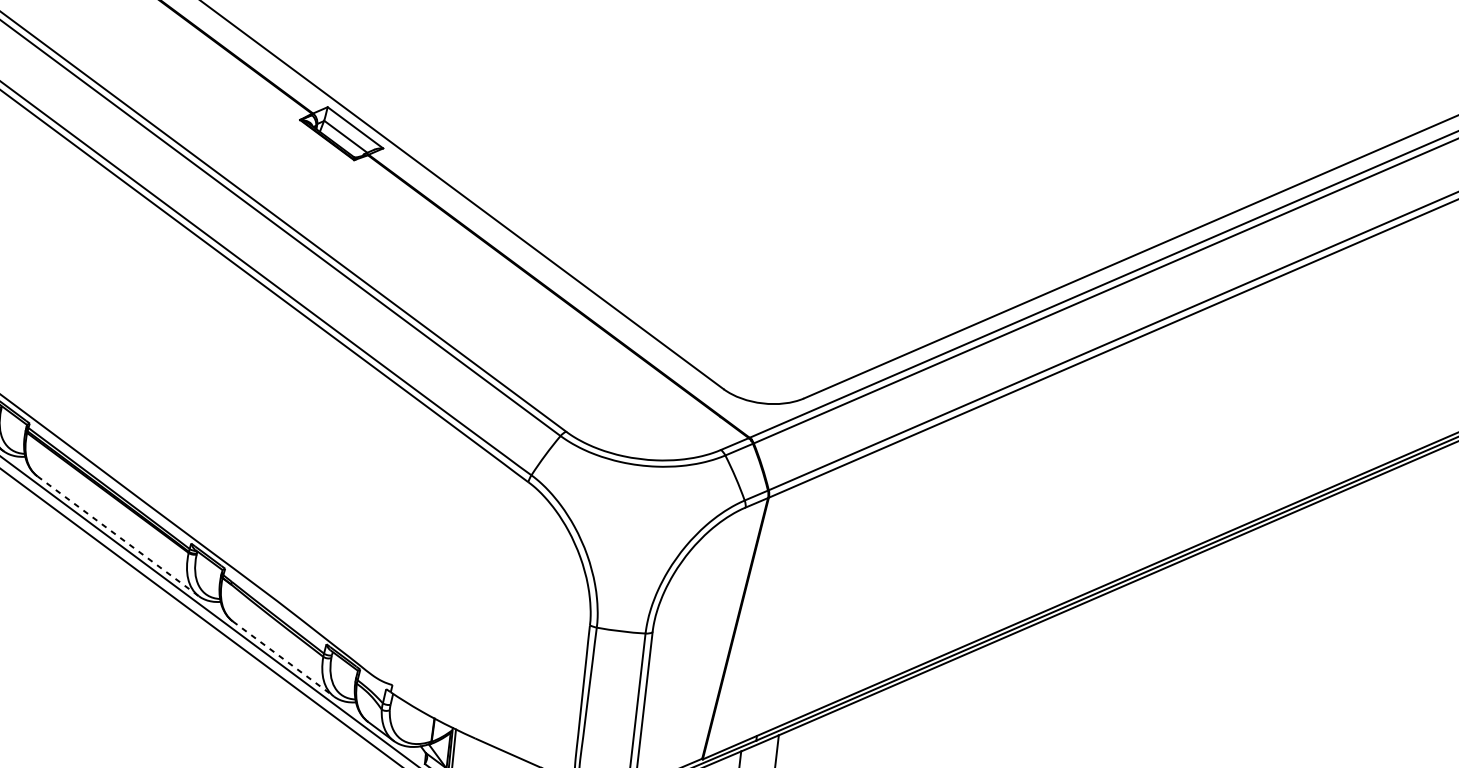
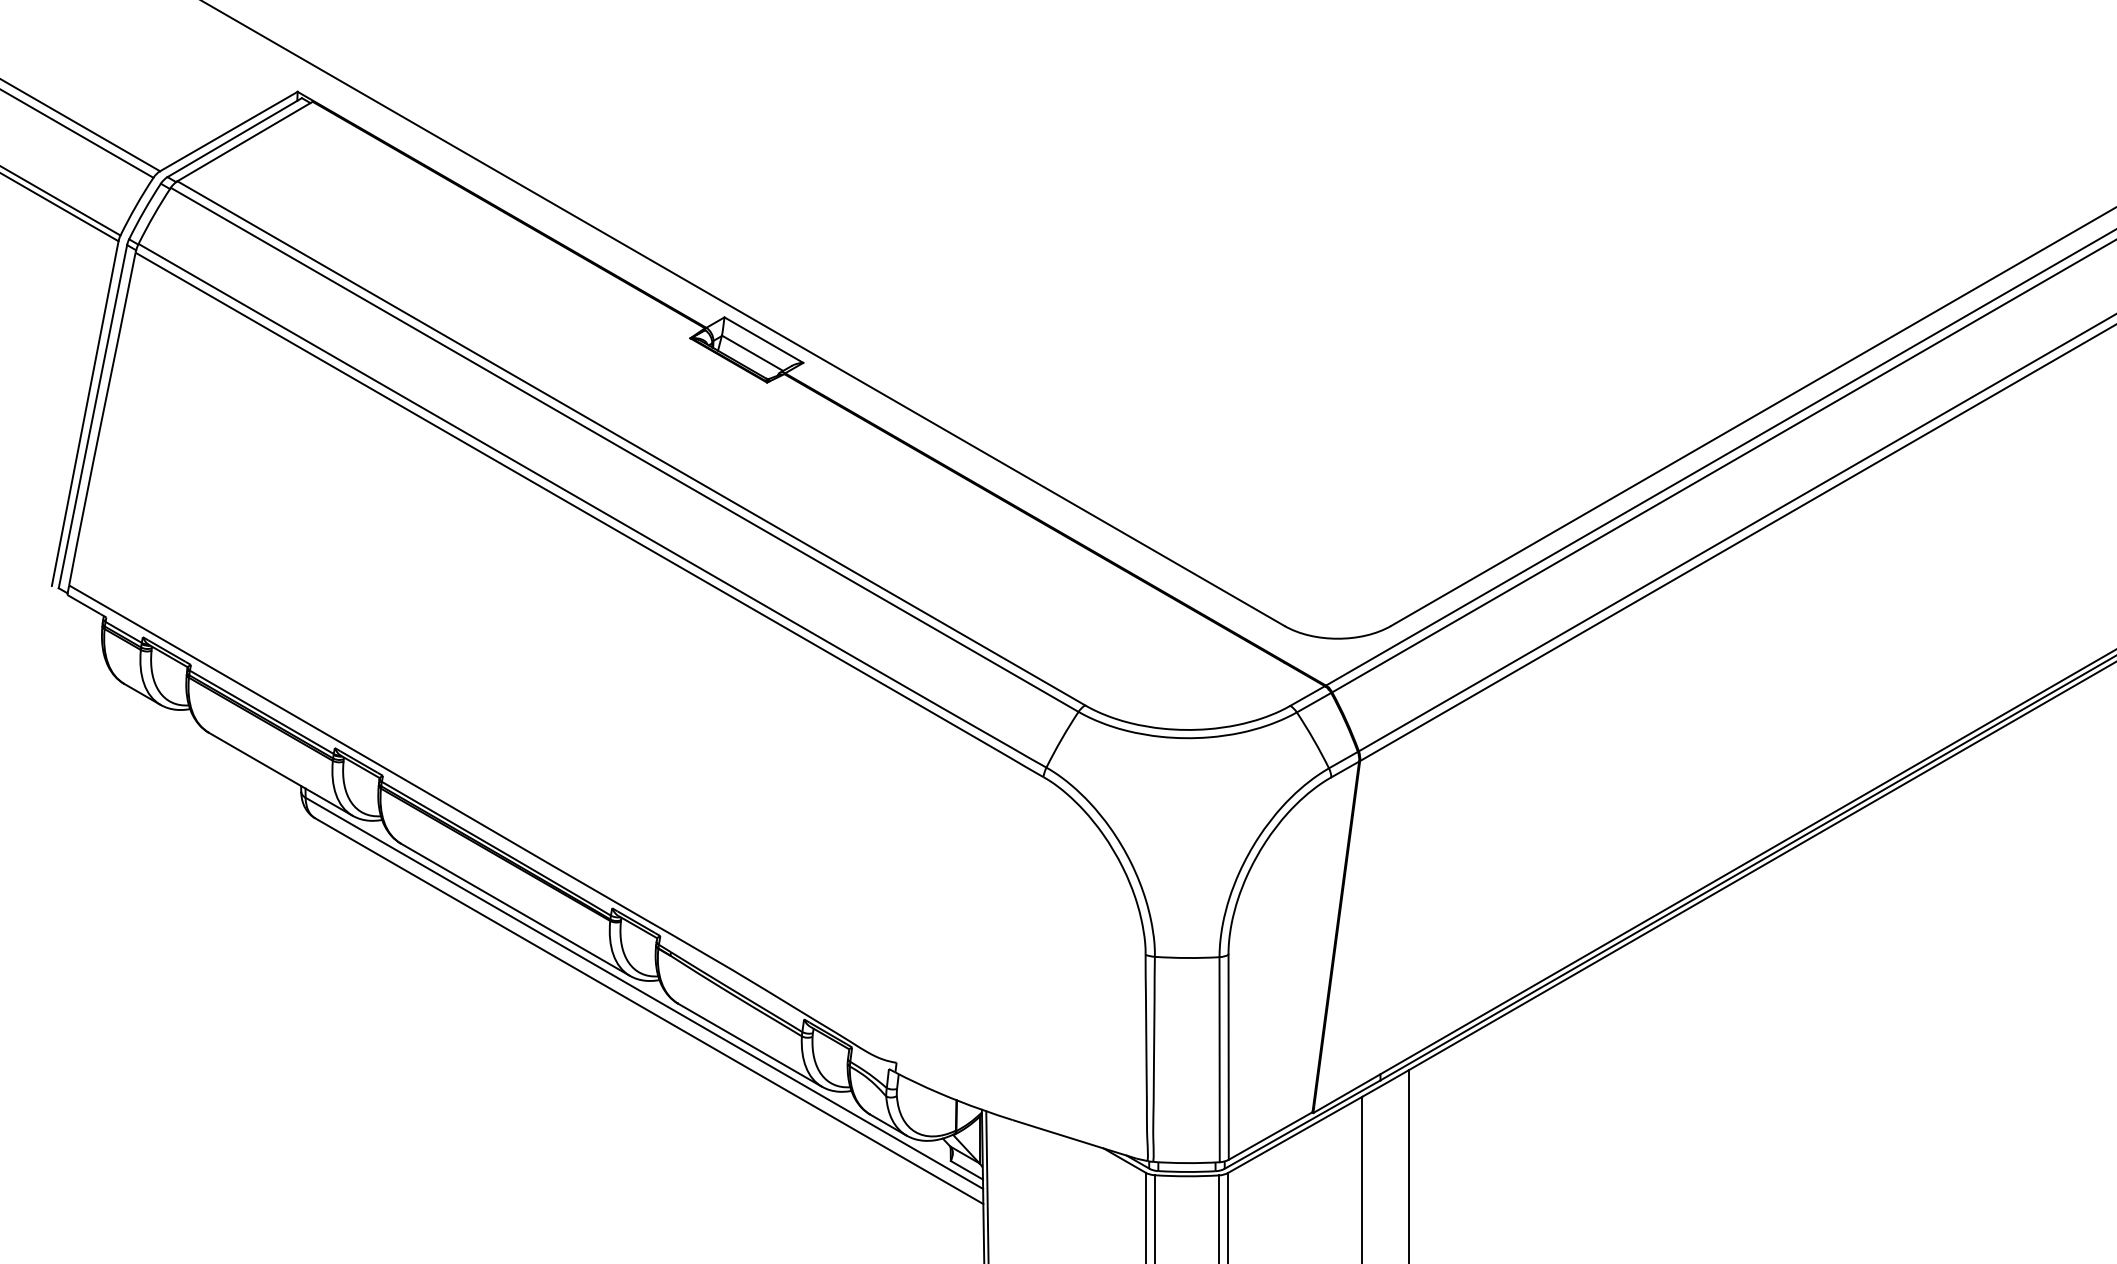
line: (118, 536) -> (515, 909), dashed -> solid
line: (283, 659) -> (750, 1045), dashed -> solid

